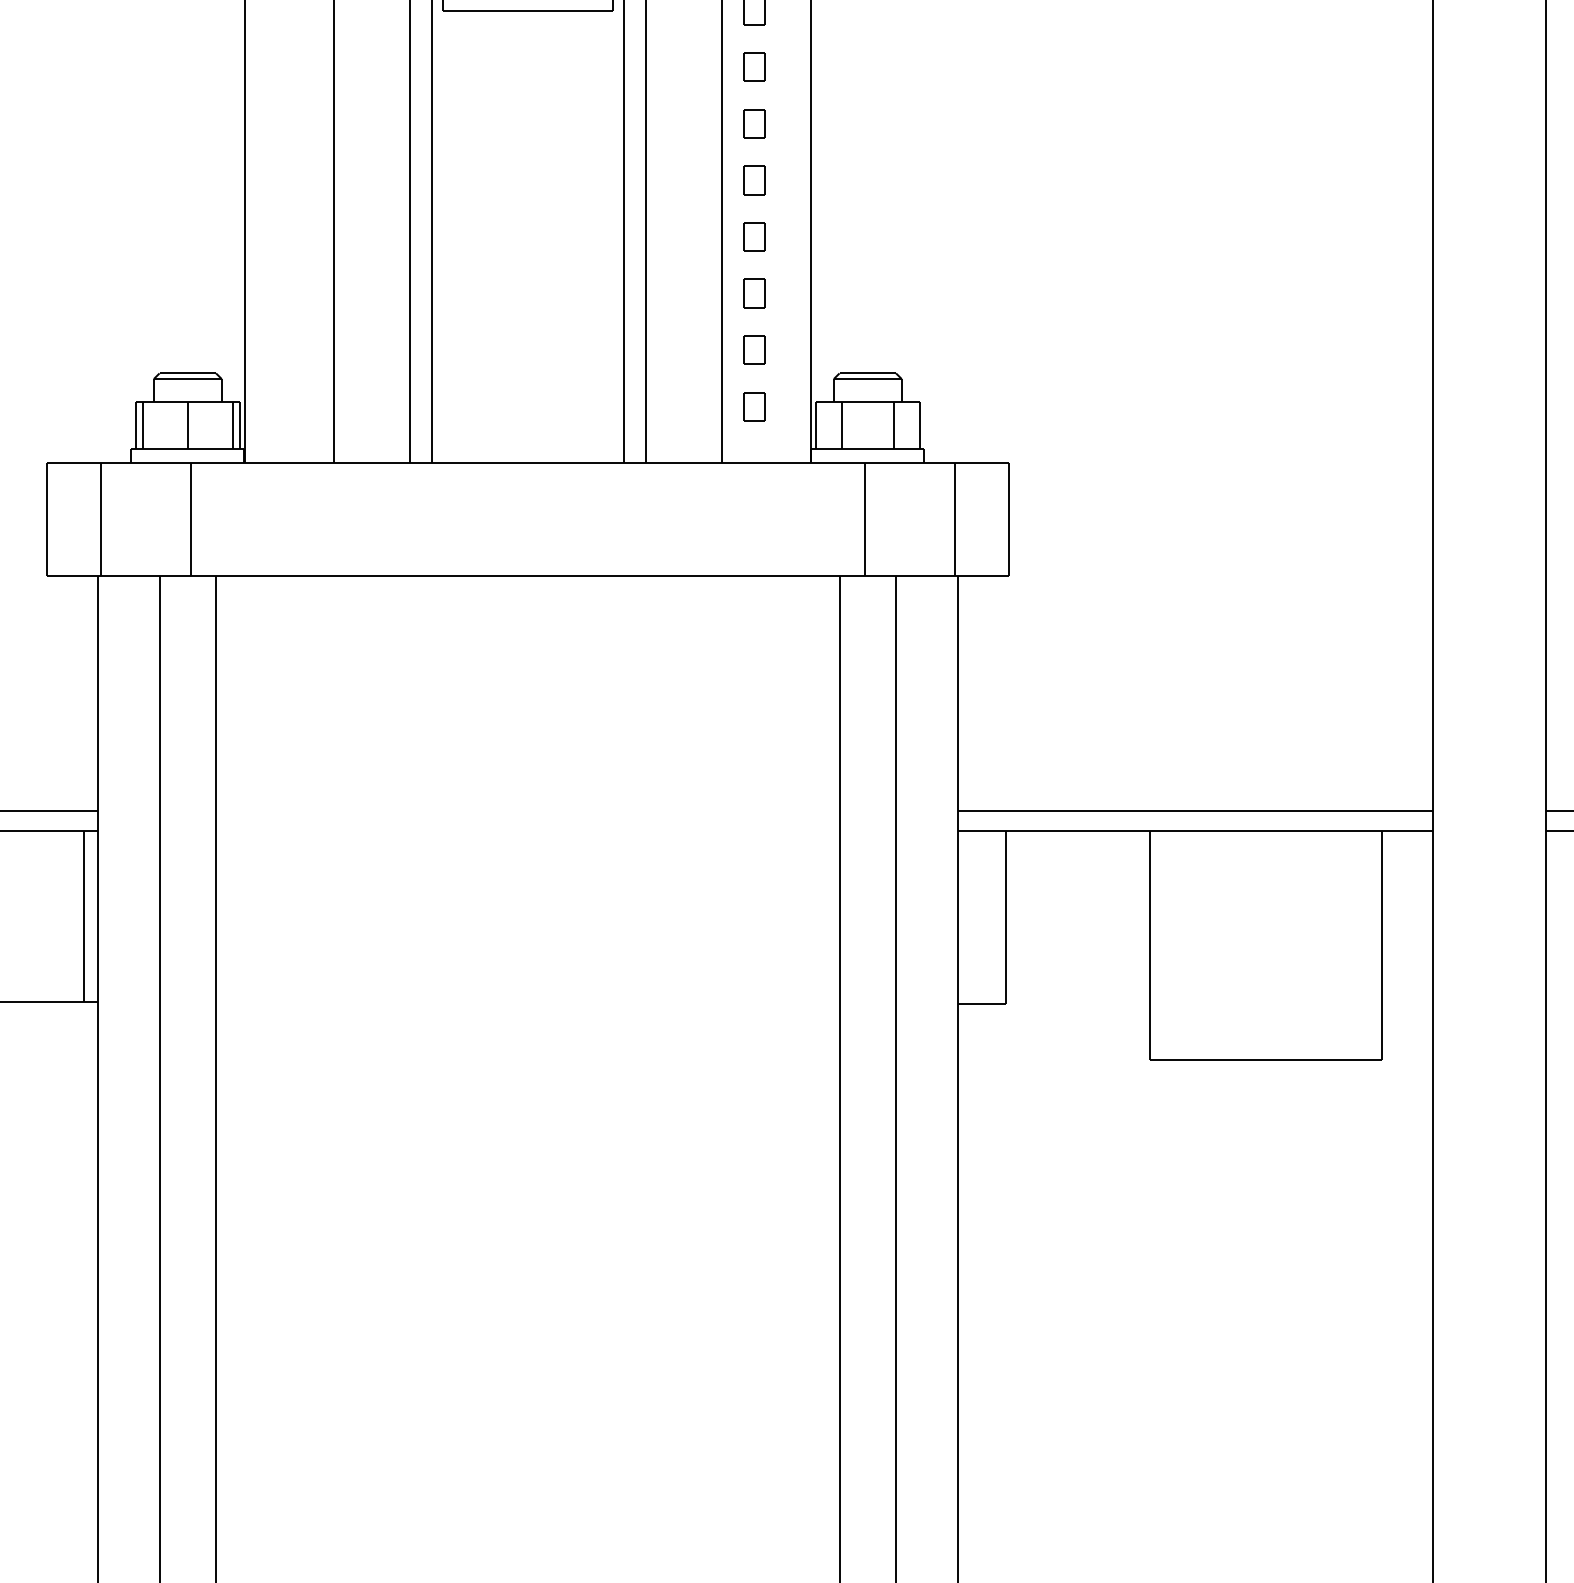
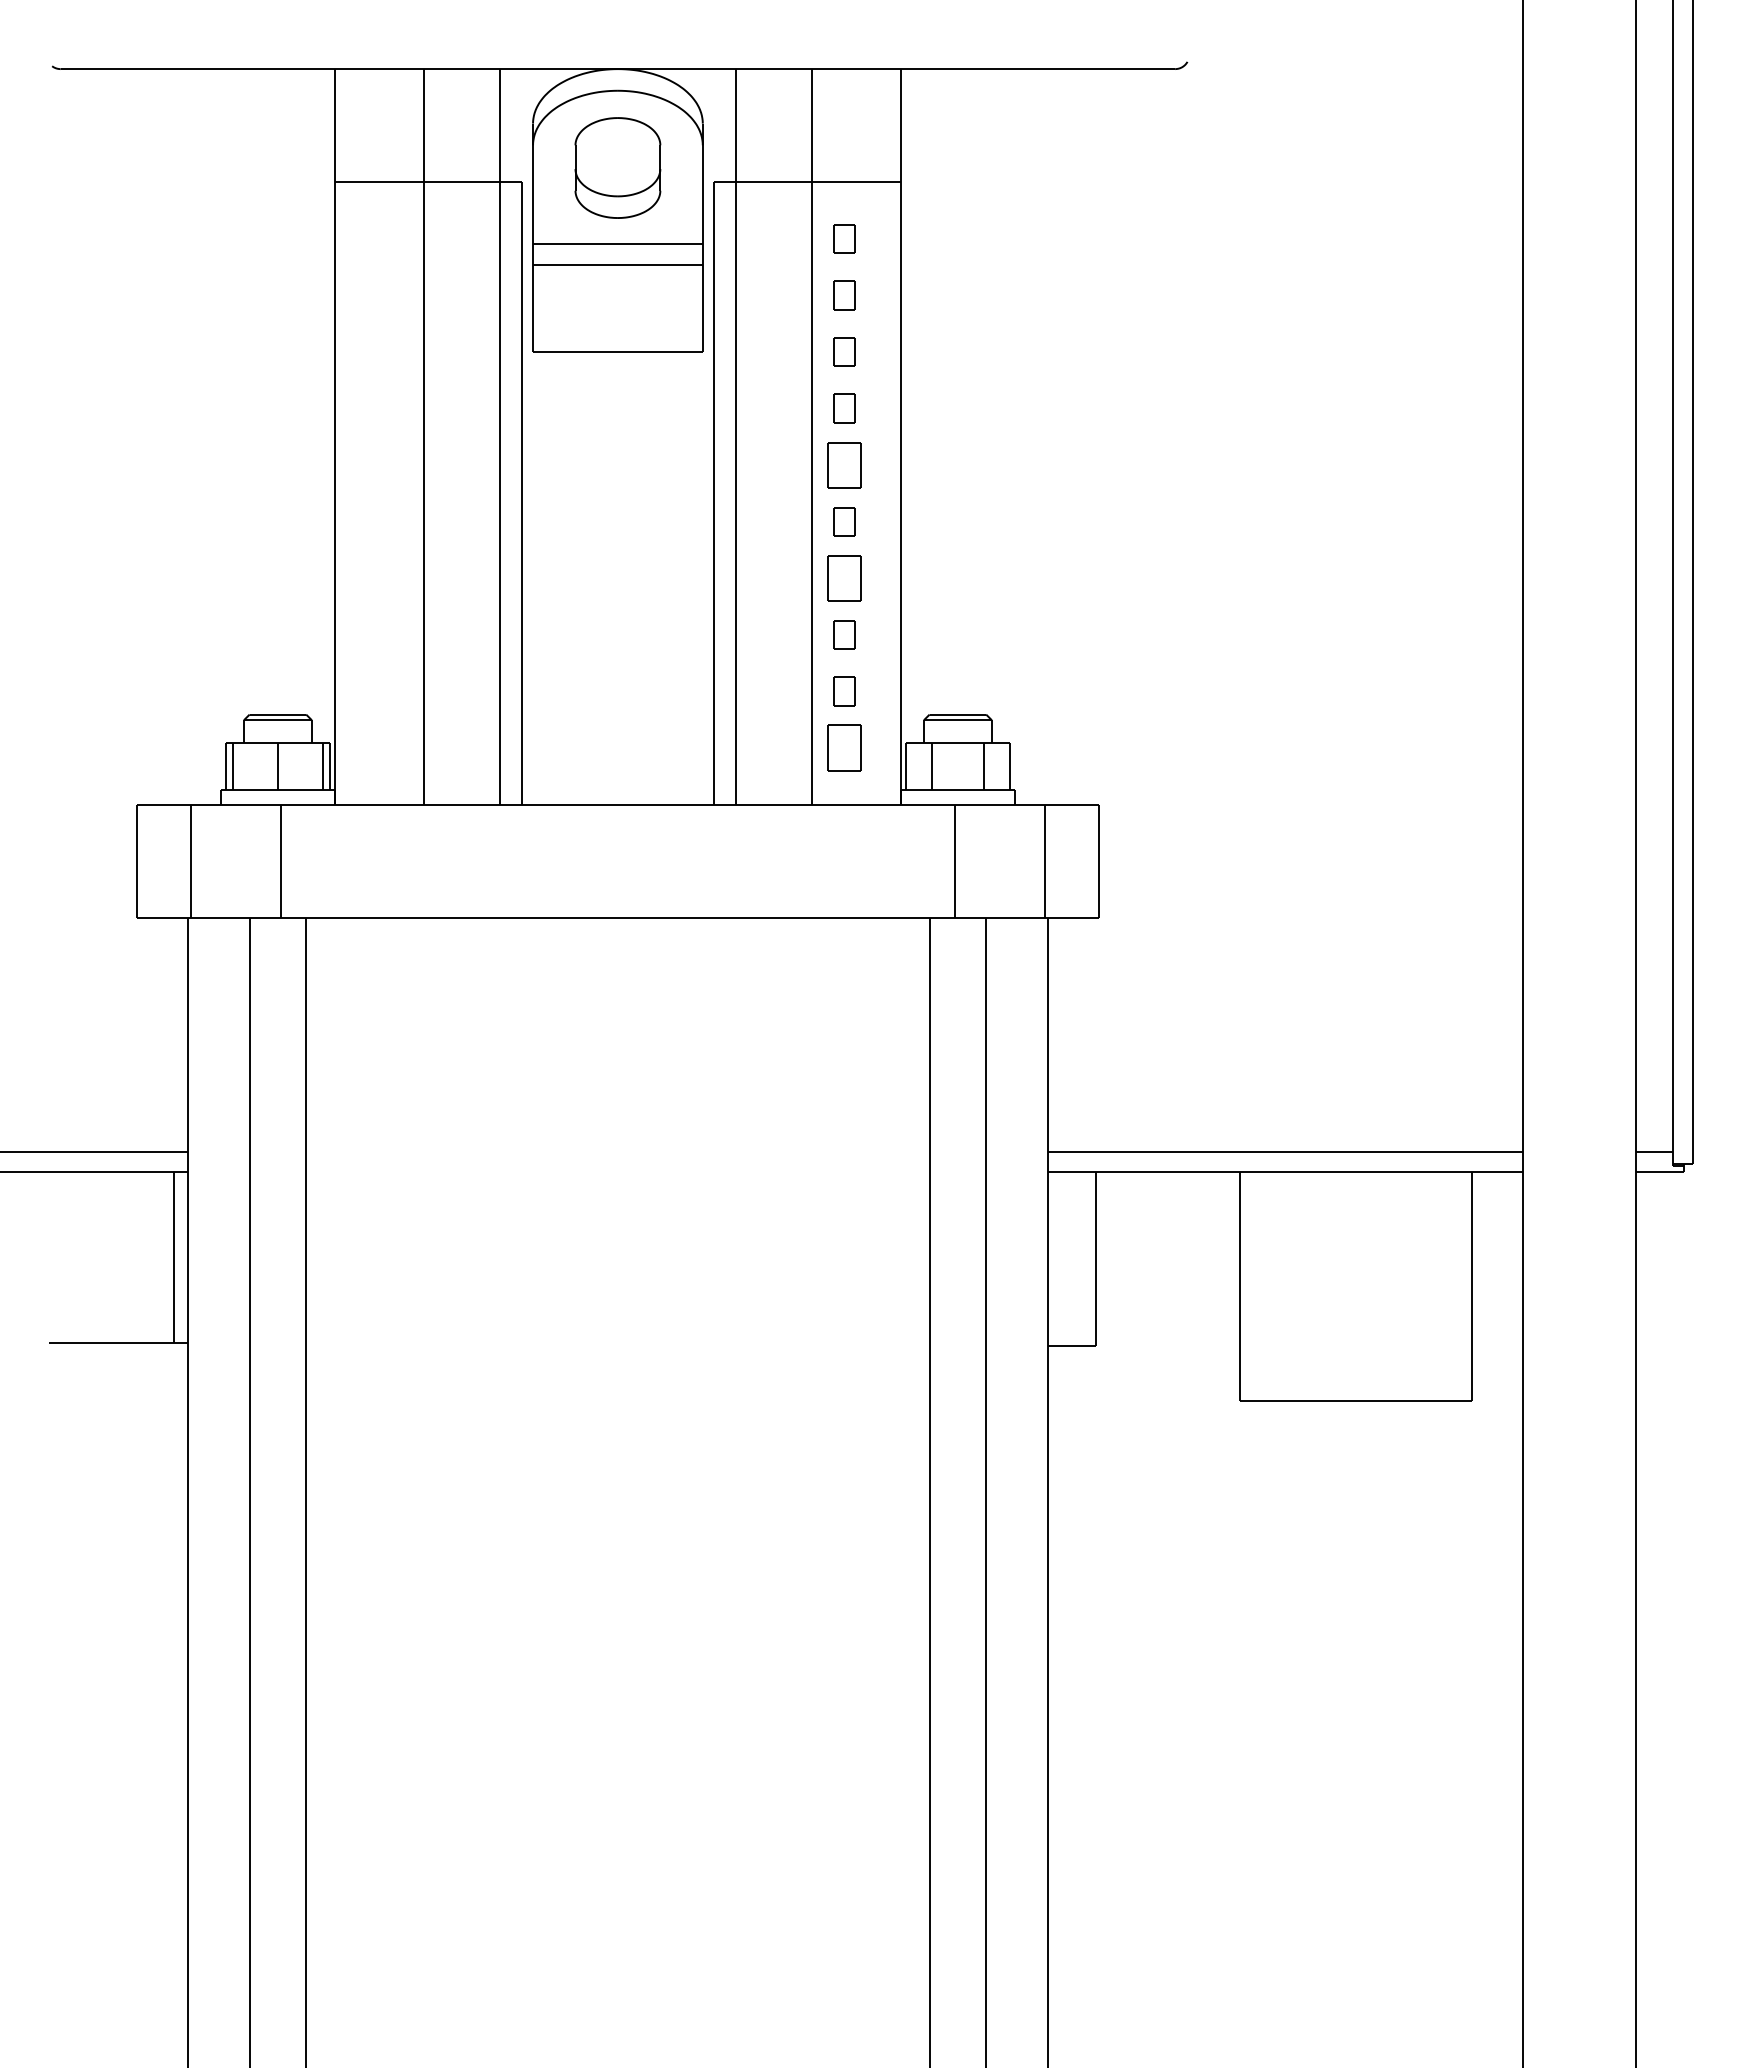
part: (754, 123) -> (844, 464), size x1.6
part: (754, 236) -> (844, 577), size x1.6
part: (754, 406) -> (844, 747), size x1.6

